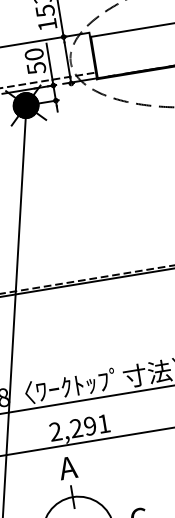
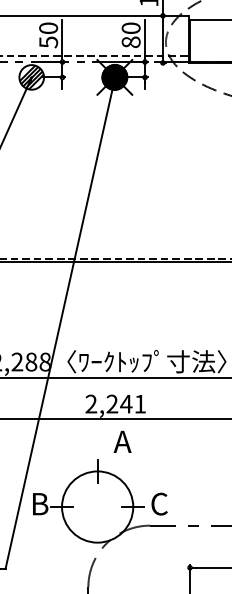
text: (35, 68) -> (130, 42), 50 -> 80
text: (90, 425) -> (126, 403), 2,291 -> 2,241
text: (67, 467) -> (122, 441), moved

